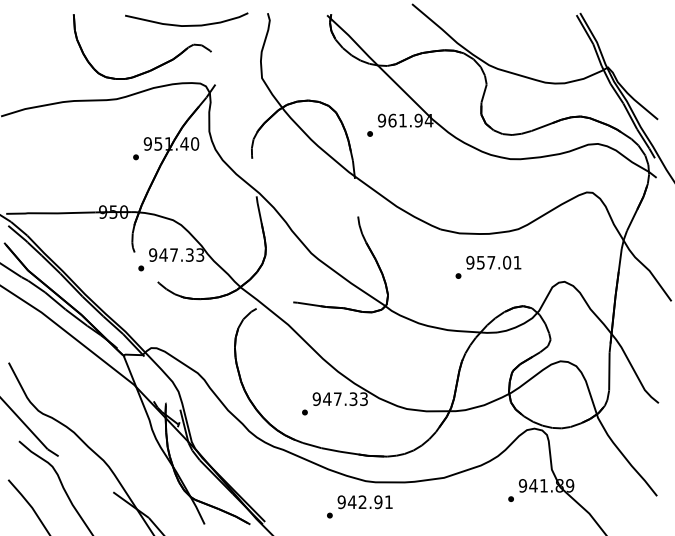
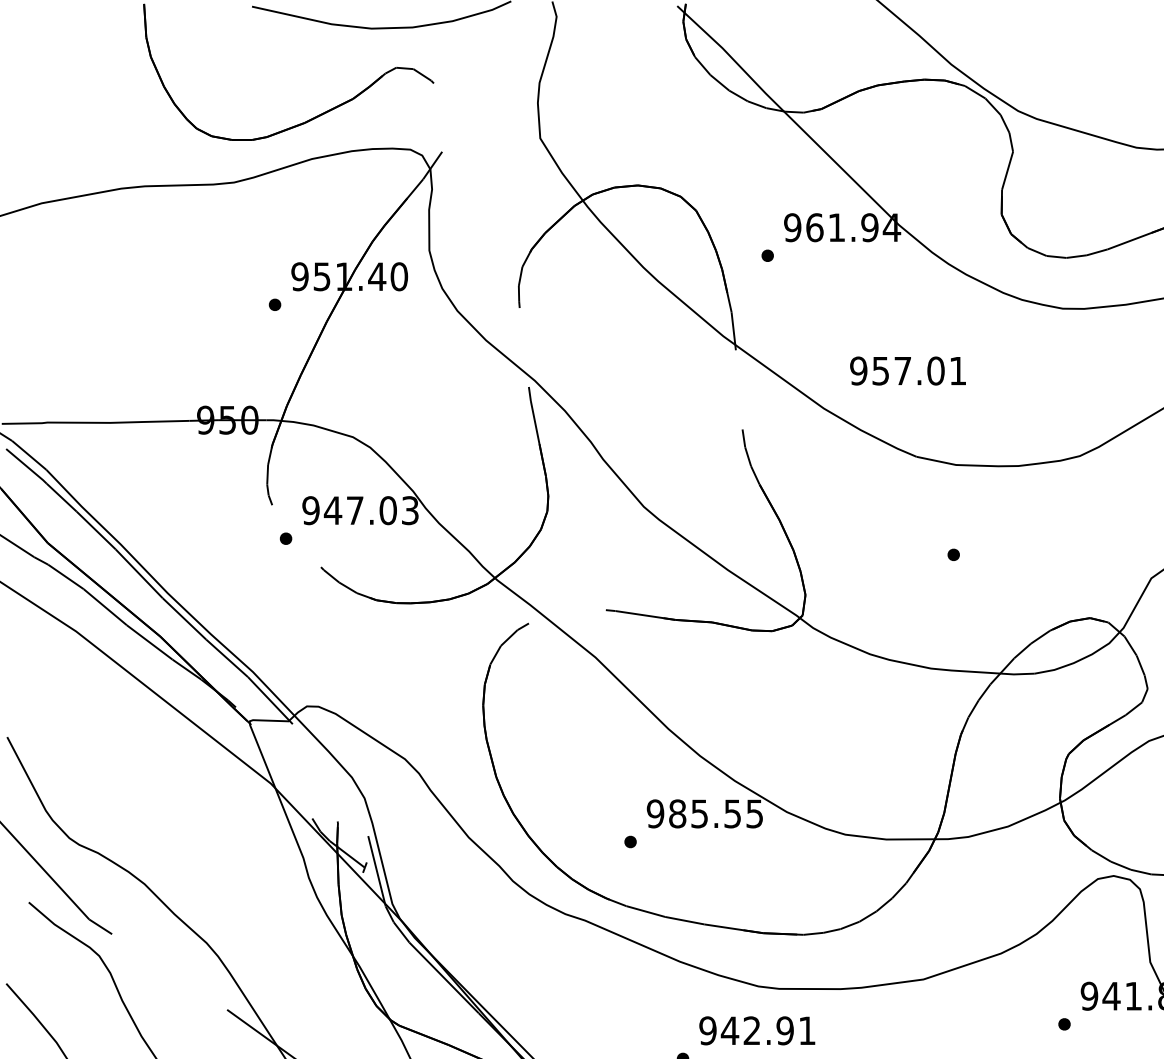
text: (189, 254) -> (387, 509), 947.33 -> 947.03
text: (493, 262) -> (907, 370), moved
text: (345, 399) -> (715, 814), 947.33 -> 985.55

